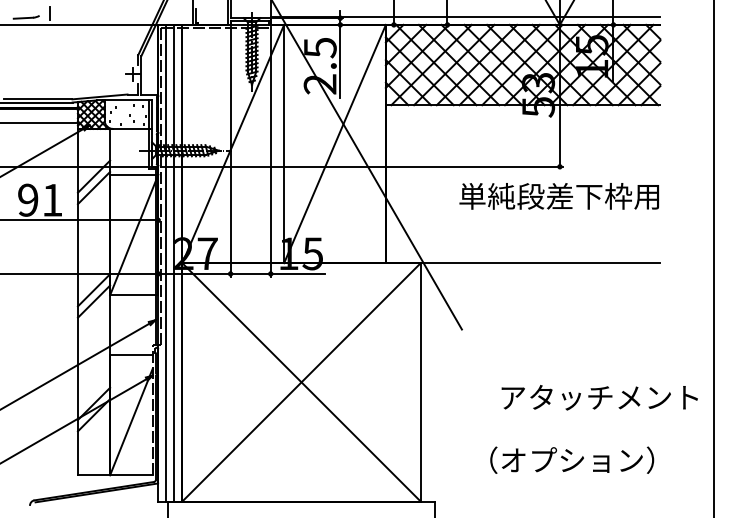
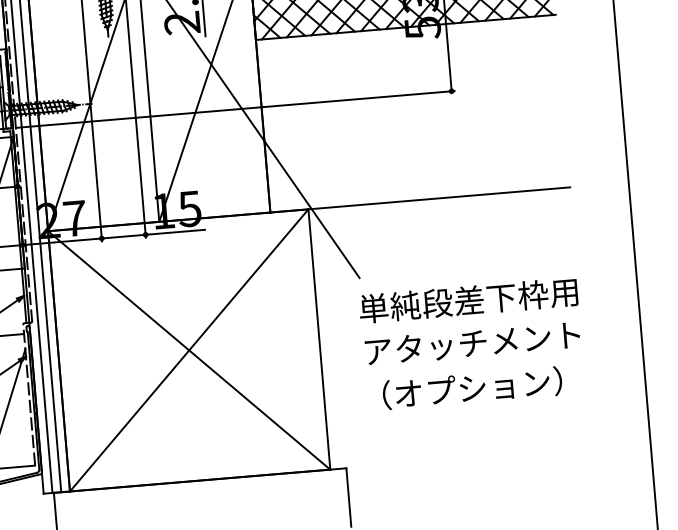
text: (558, 196) -> (467, 300), moved
text: (599, 397) -> (472, 343), moved
text: (572, 459) -> (472, 387), moved

